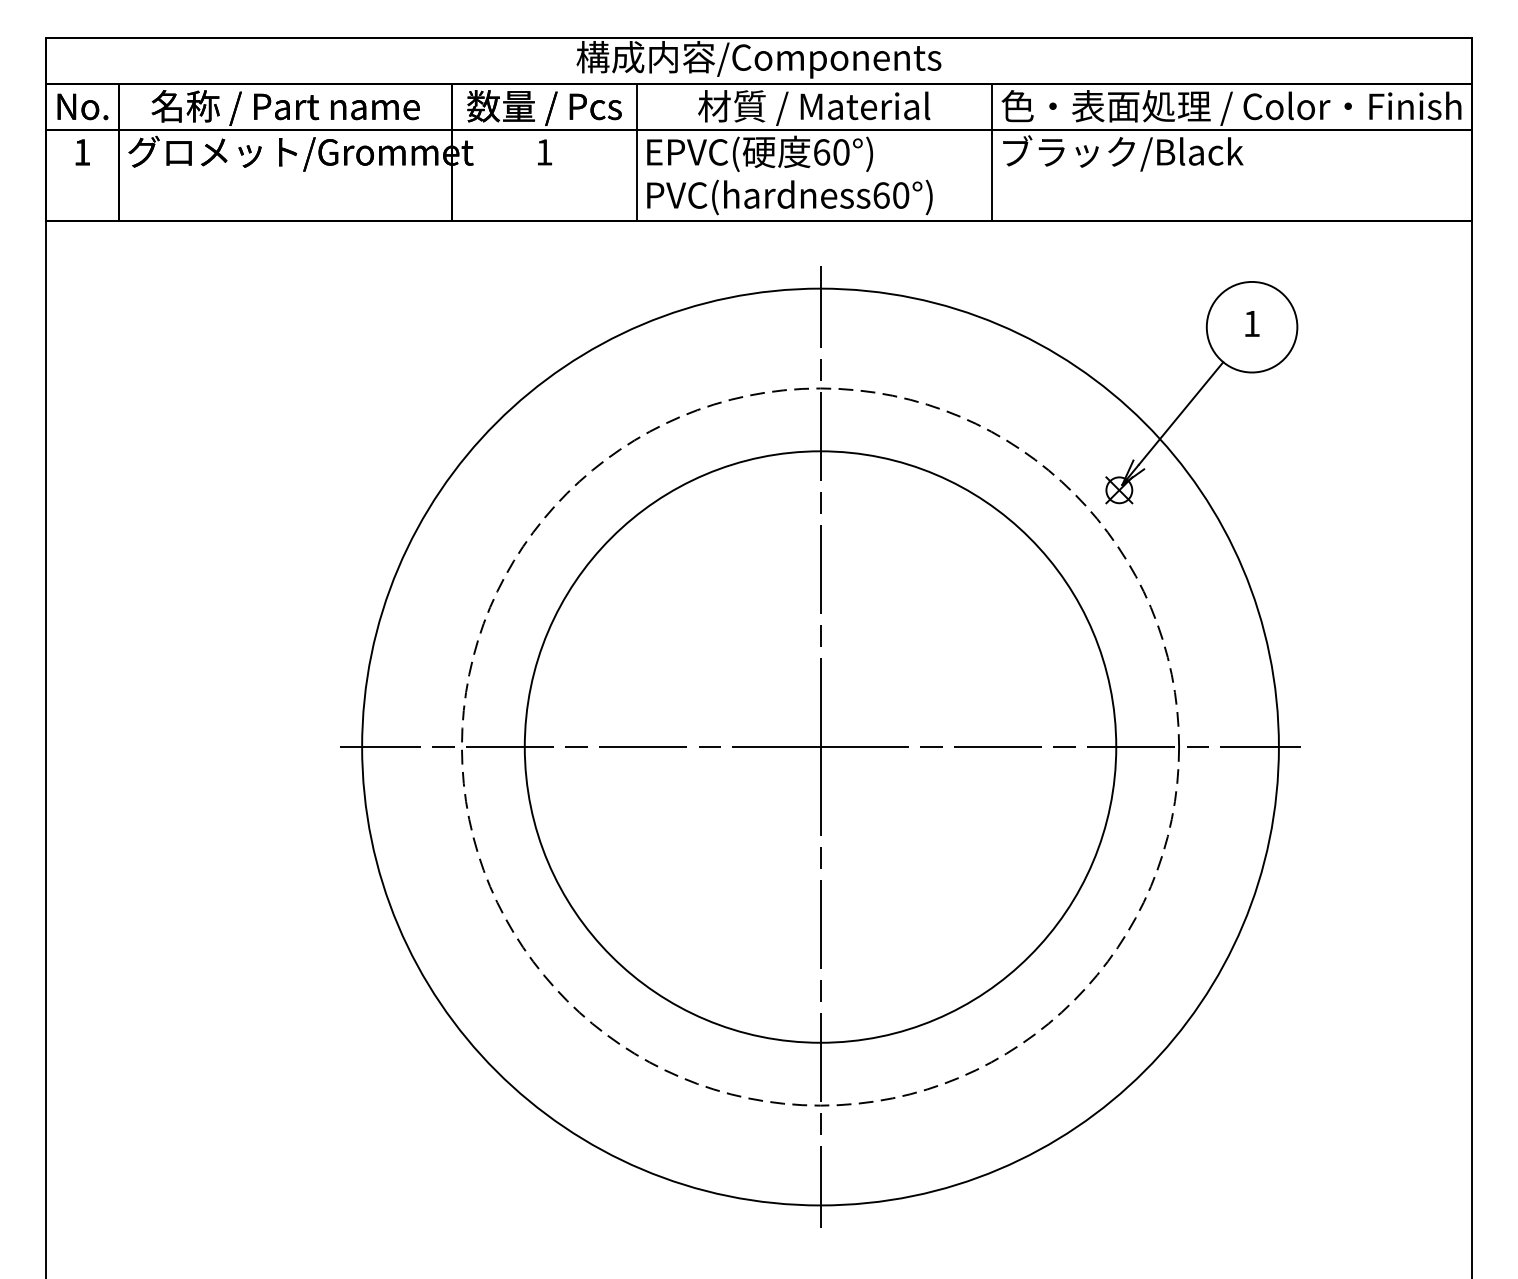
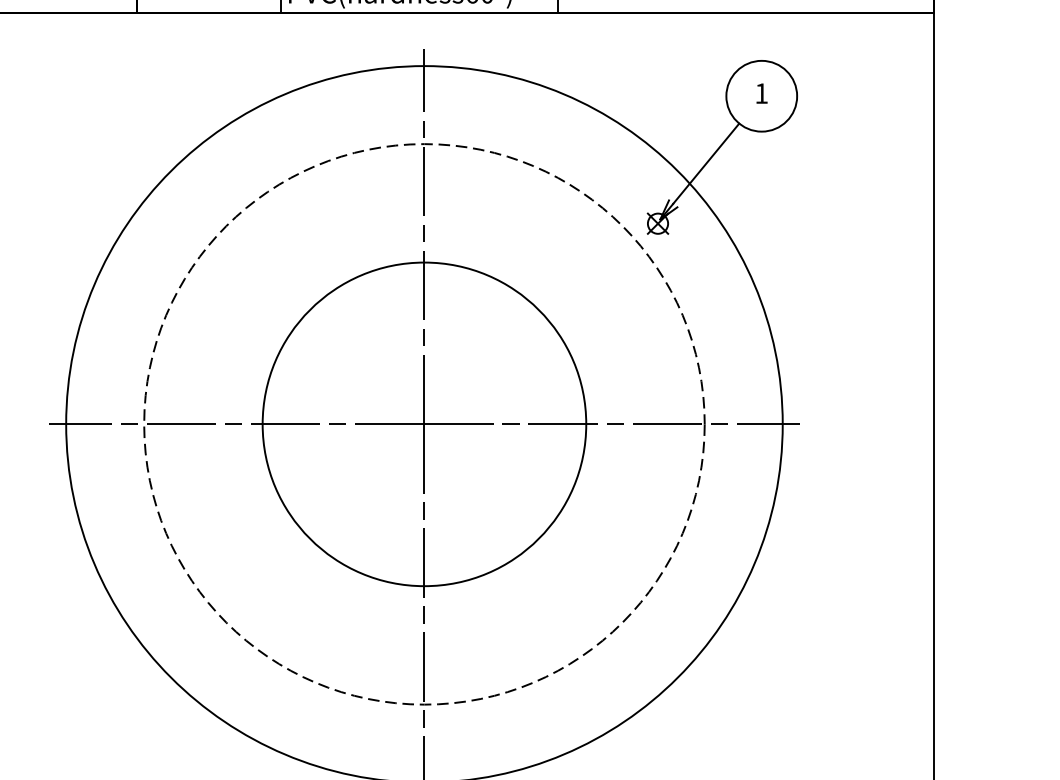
circle: (820, 746) -> (424, 423), size x0.7

